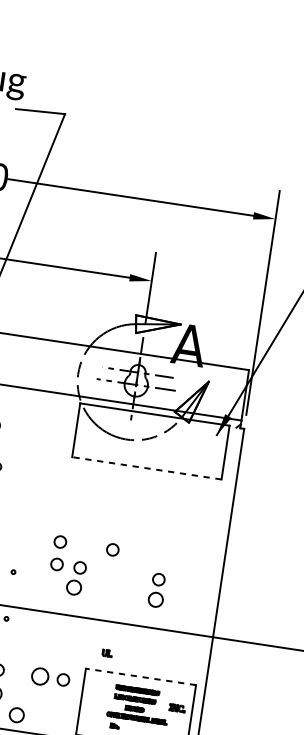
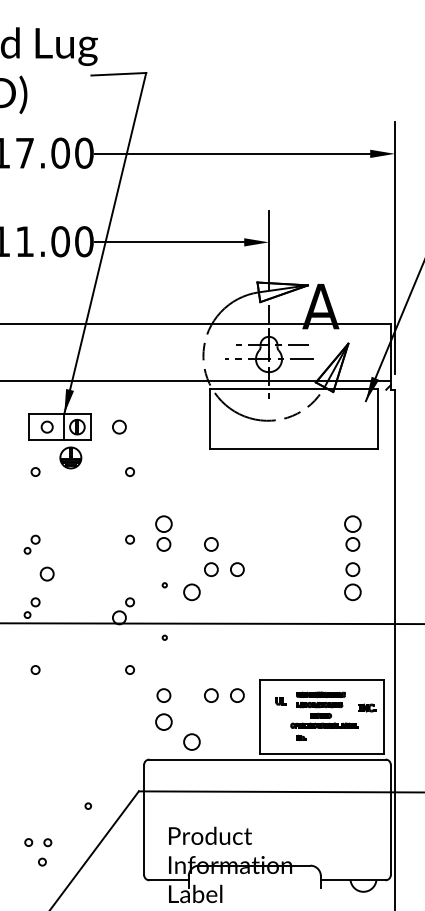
line: (146, 468) -> (294, 449), dashed -> solid
part: (19, 525) -> (163, 533), added
circle: (112, 549) -> (270, 544), removed
part: (187, 551) -> (352, 533), added
circle: (73, 587) -> (191, 592), moved
part: (156, 590) -> (352, 581), moved
part: (106, 653) -> (280, 701), moved
circle: (40, 676) -> (211, 695), size x0.71
line: (141, 676) -> (322, 679), dashed -> solid

